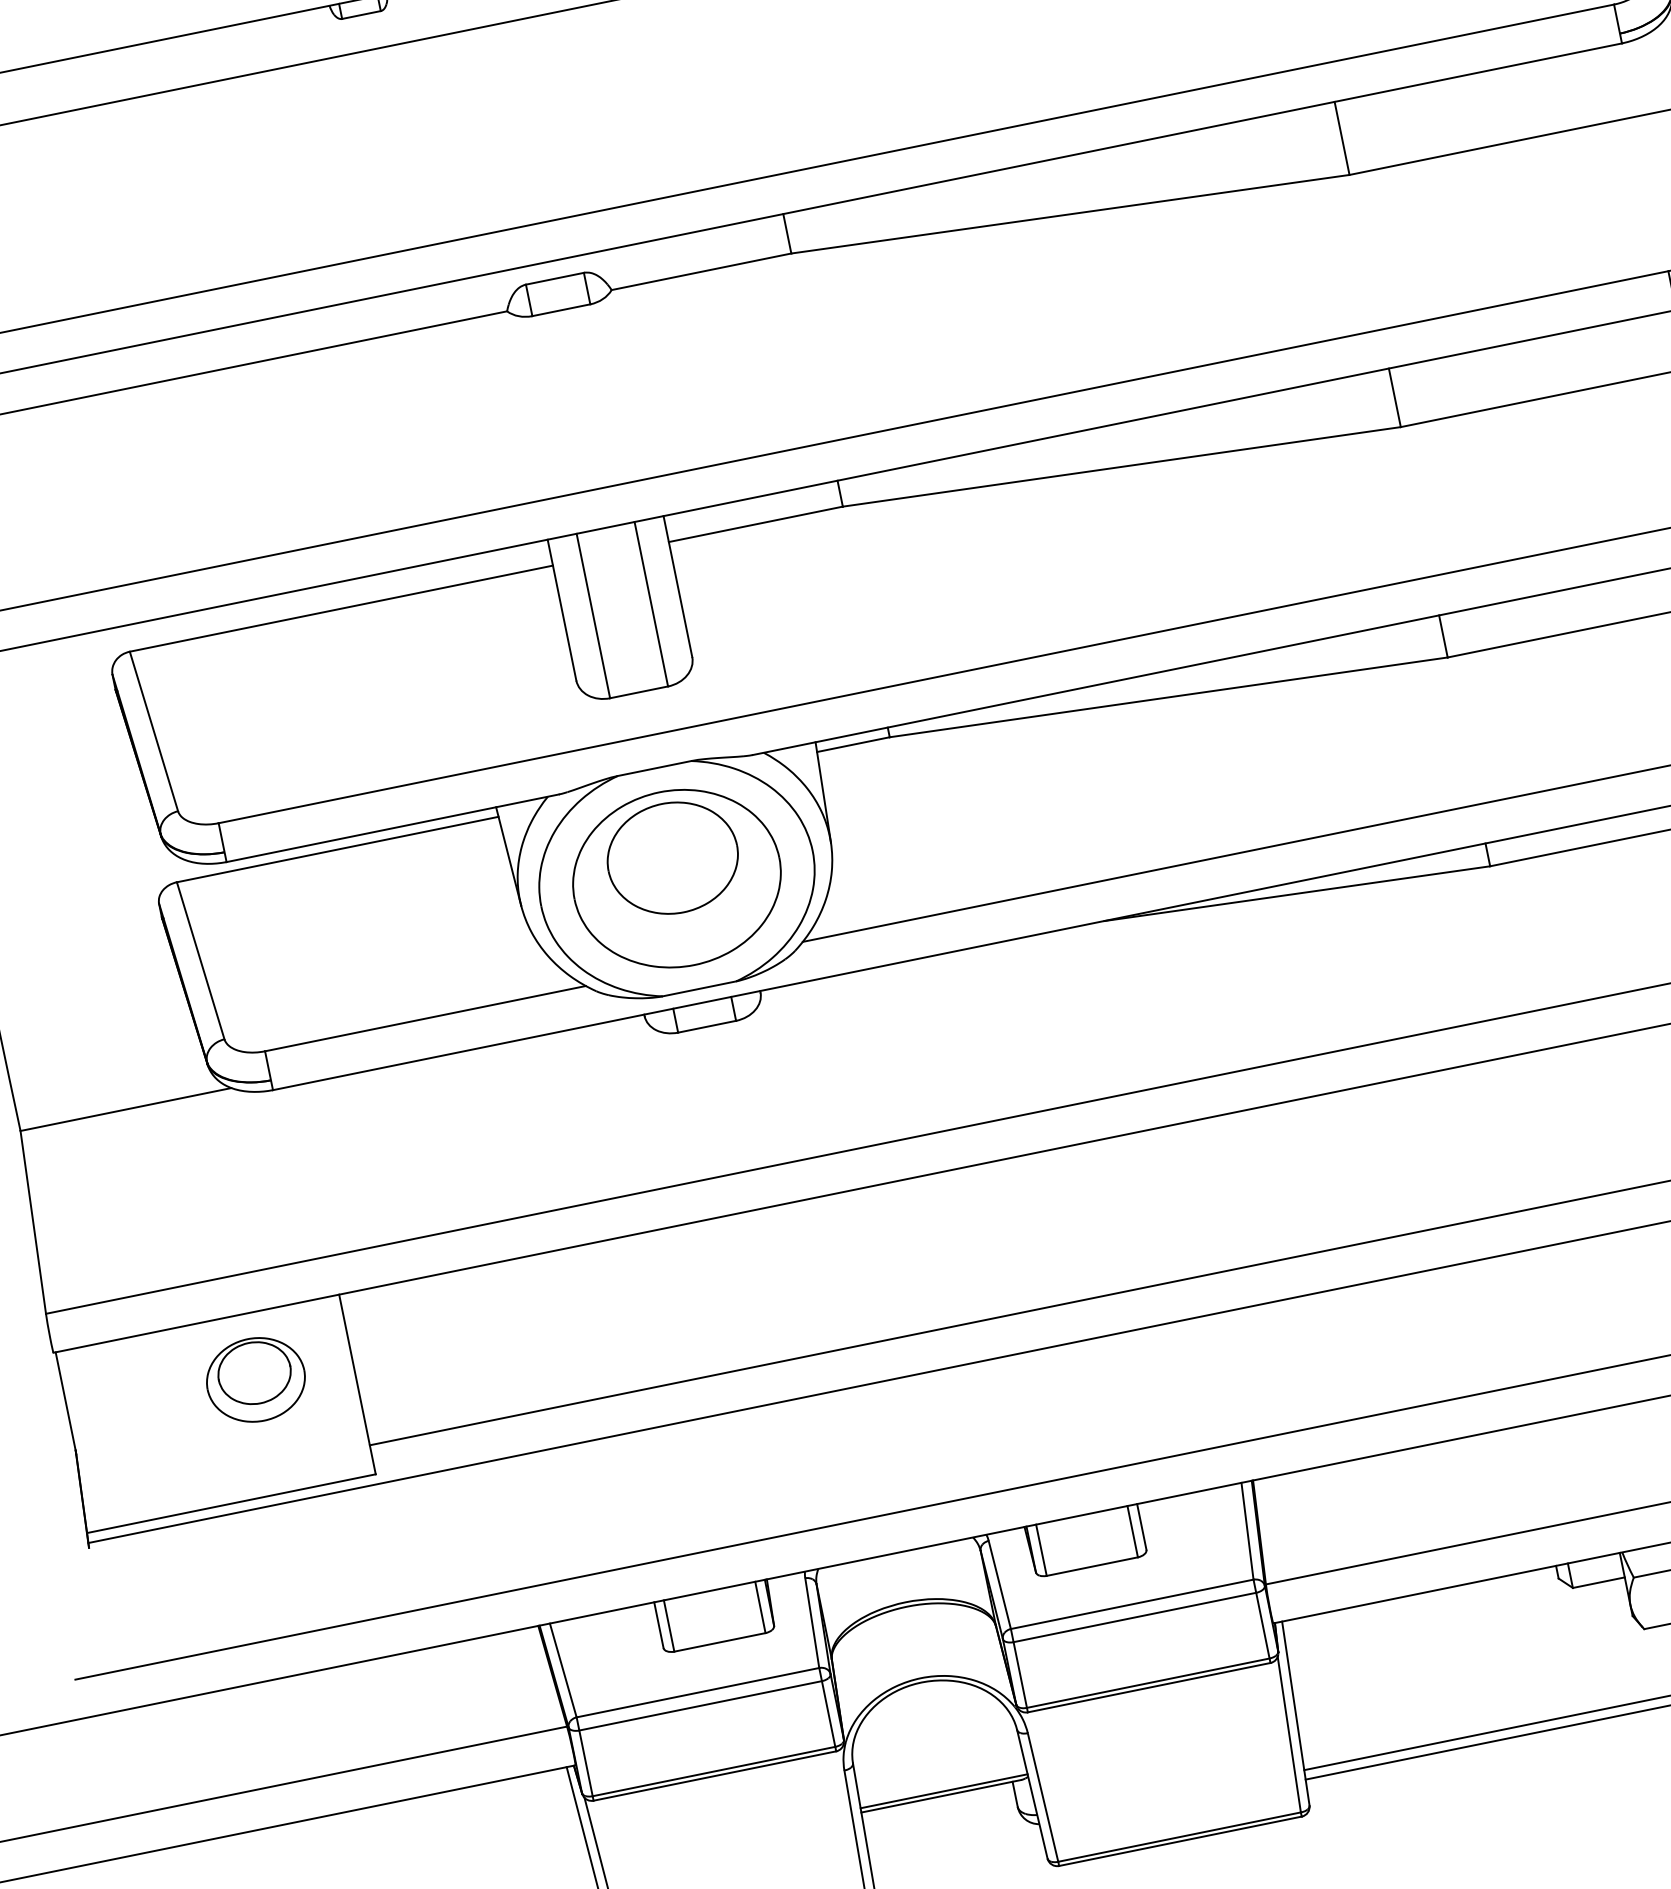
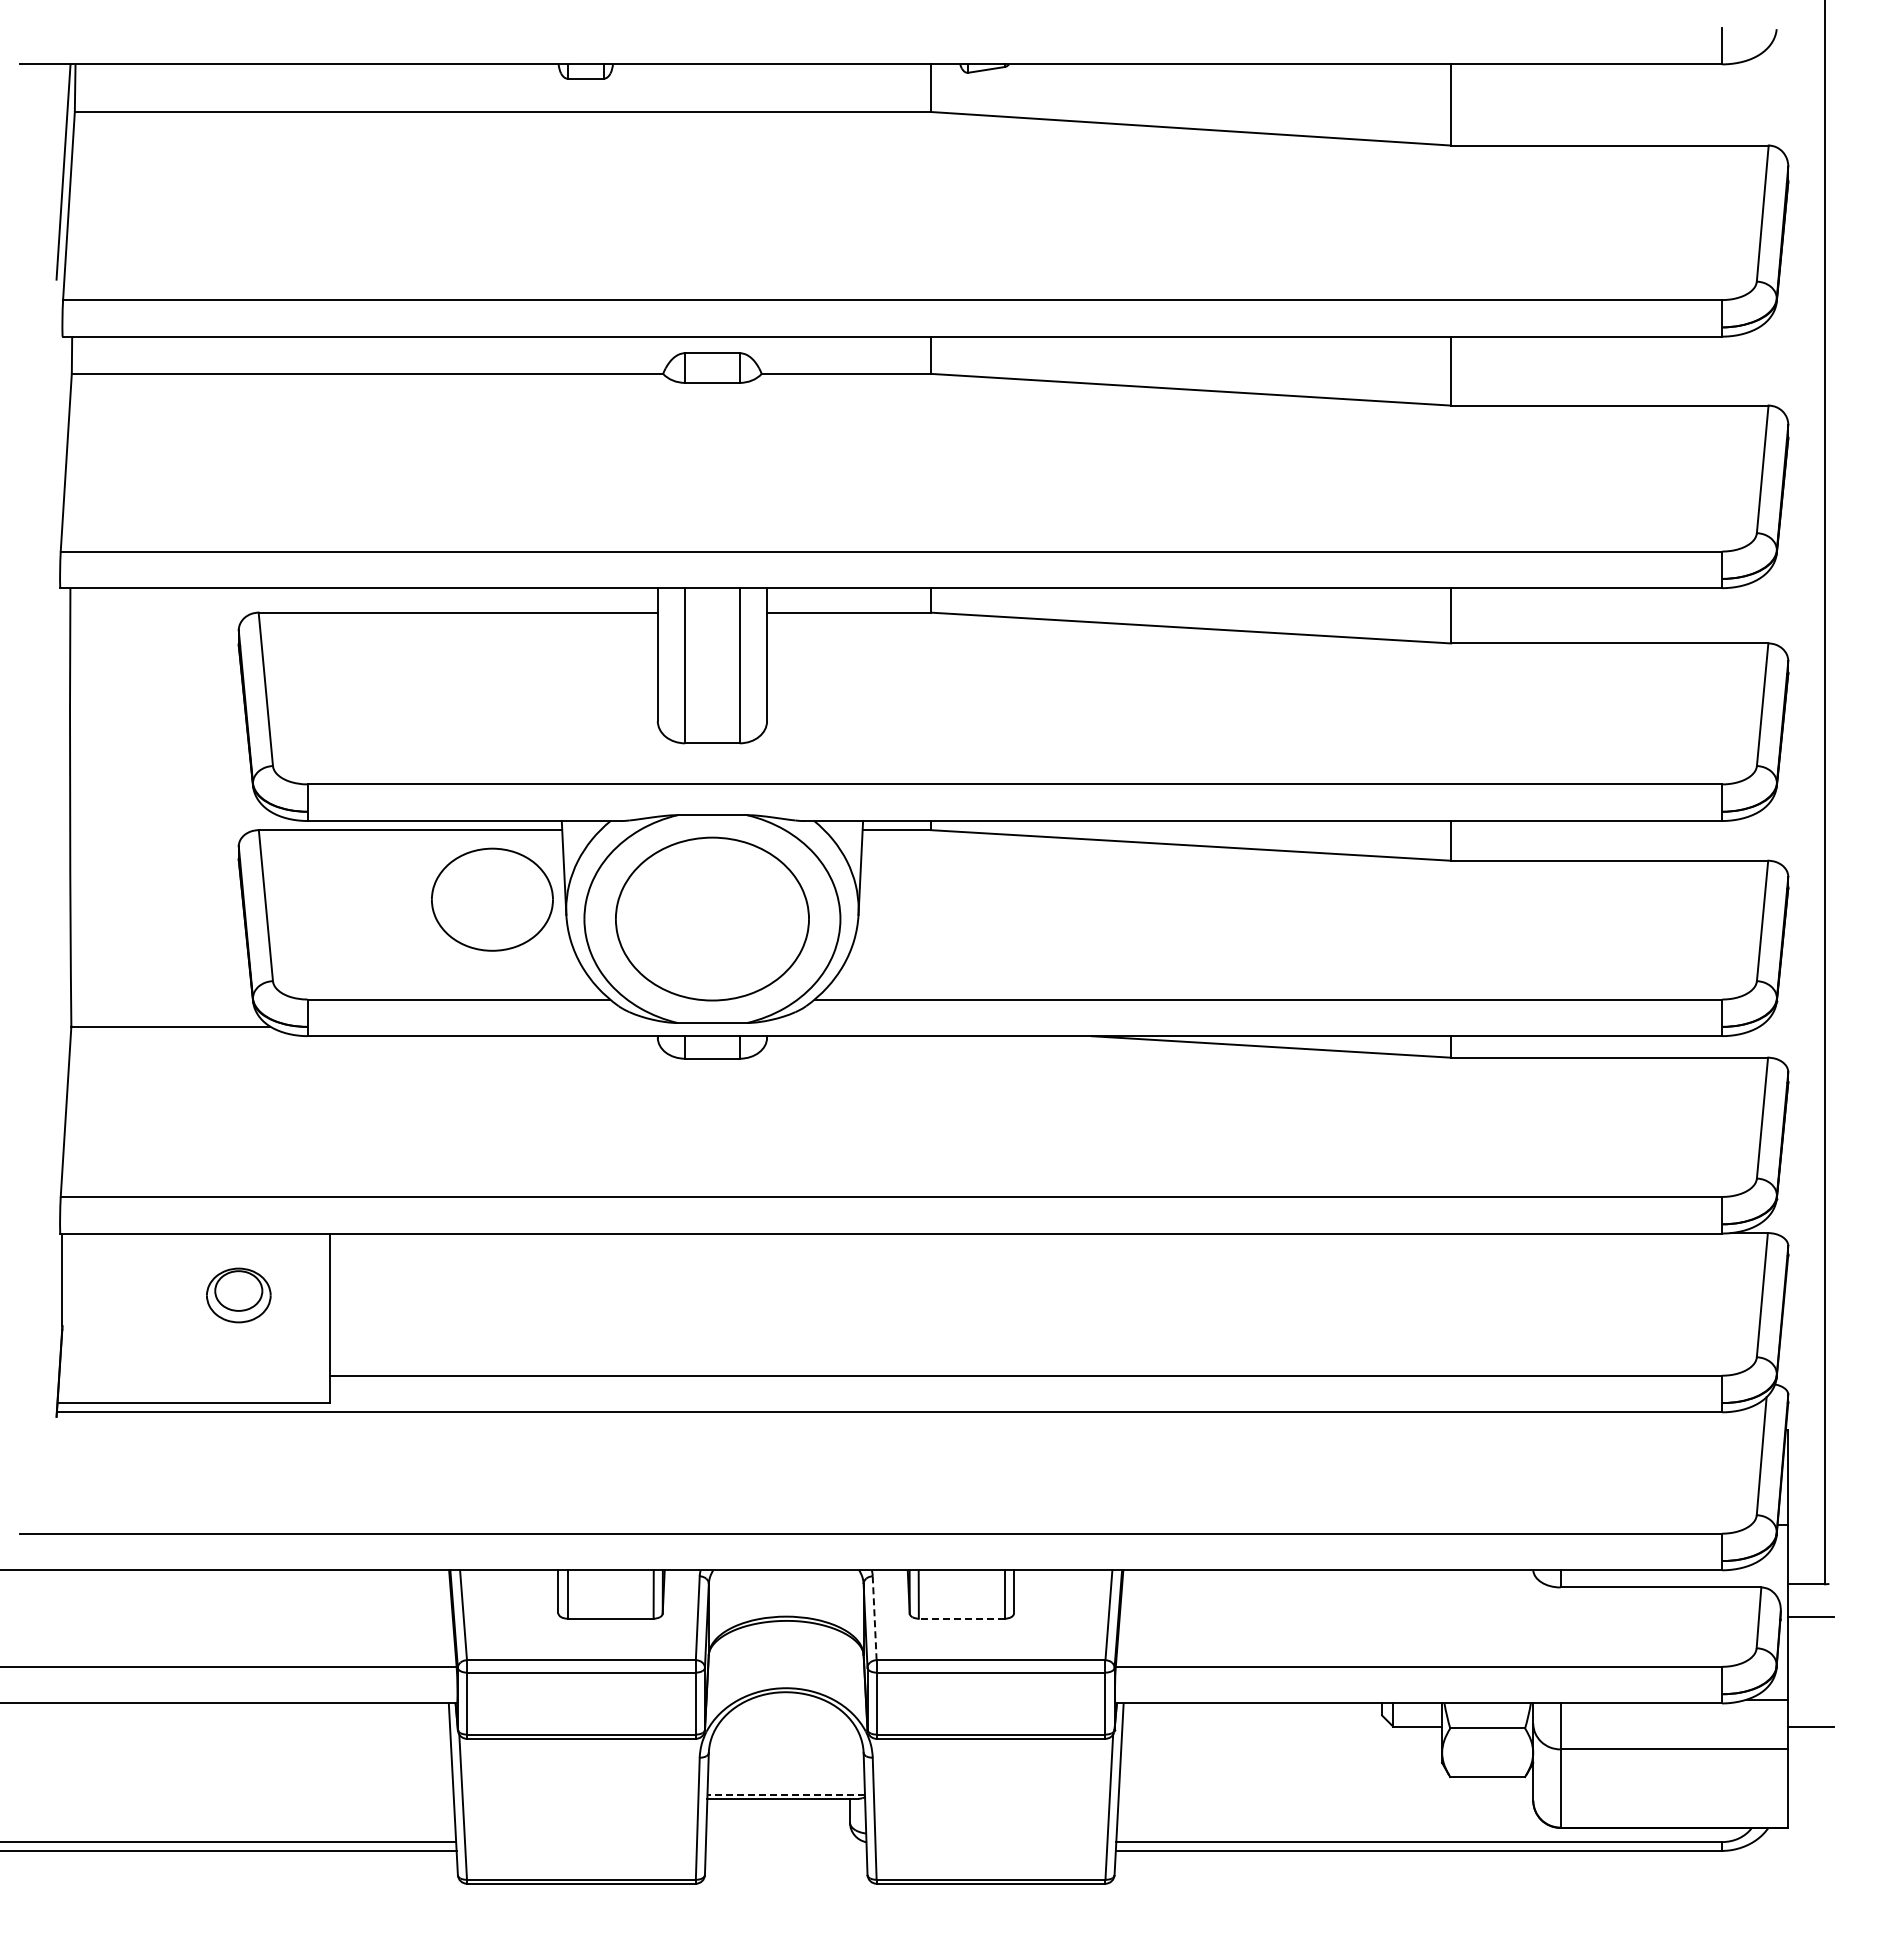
part: (672, 857) -> (492, 899), moved
part: (255, 1379) -> (238, 1295), size x0.7
line: (1091, 1566) -> (961, 1618), solid -> dashed
line: (999, 1585) -> (874, 1618), solid -> dashed
line: (944, 1790) -> (786, 1794), solid -> dashed

